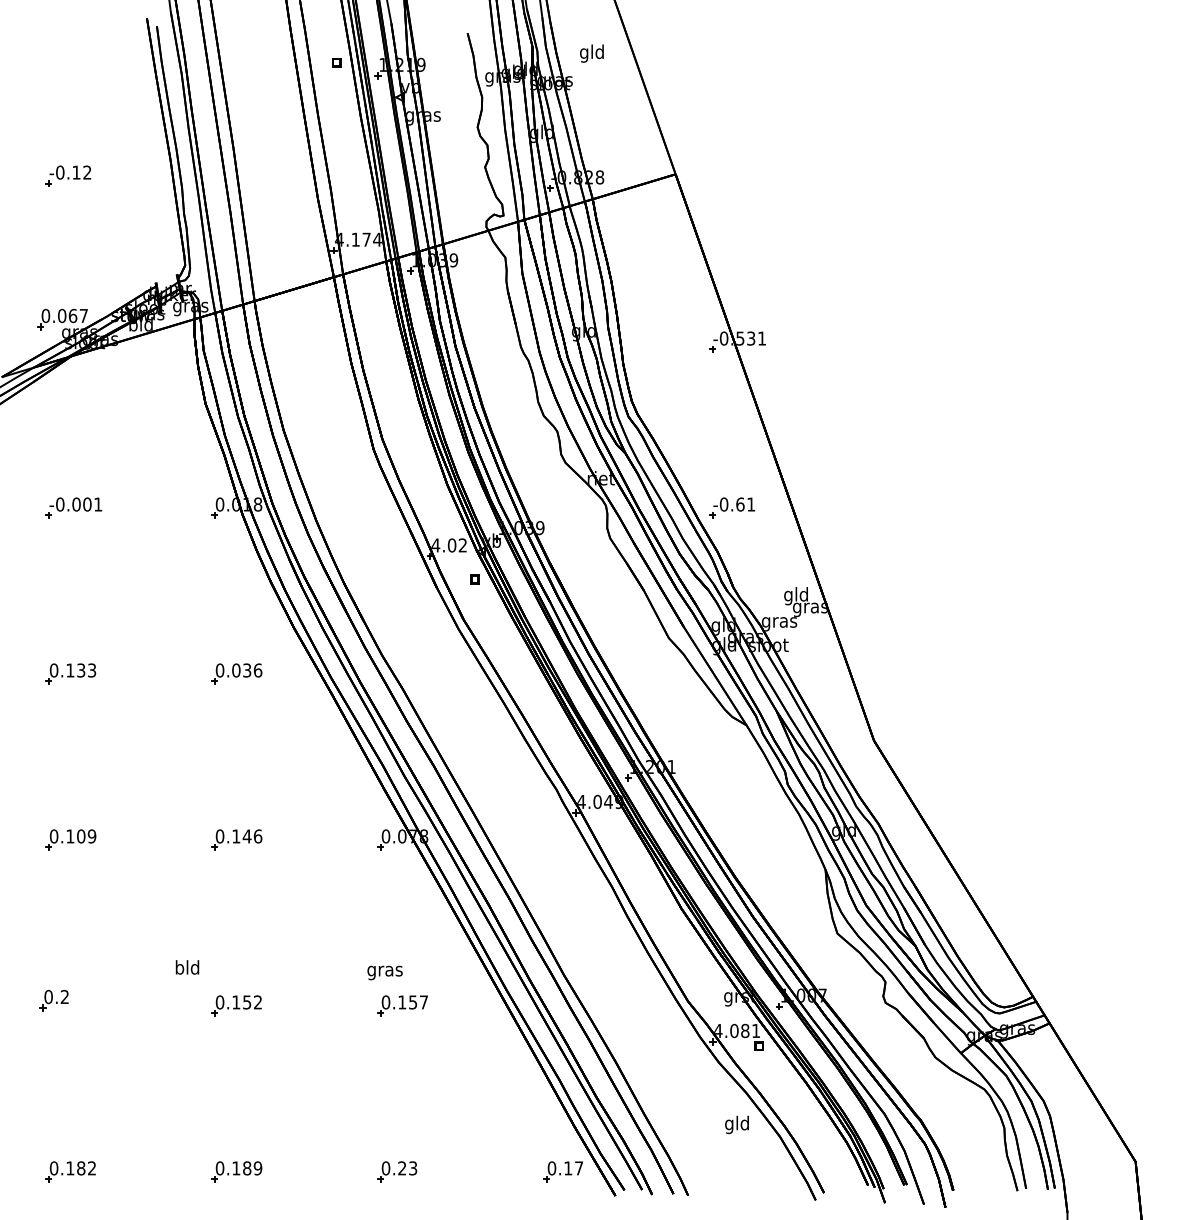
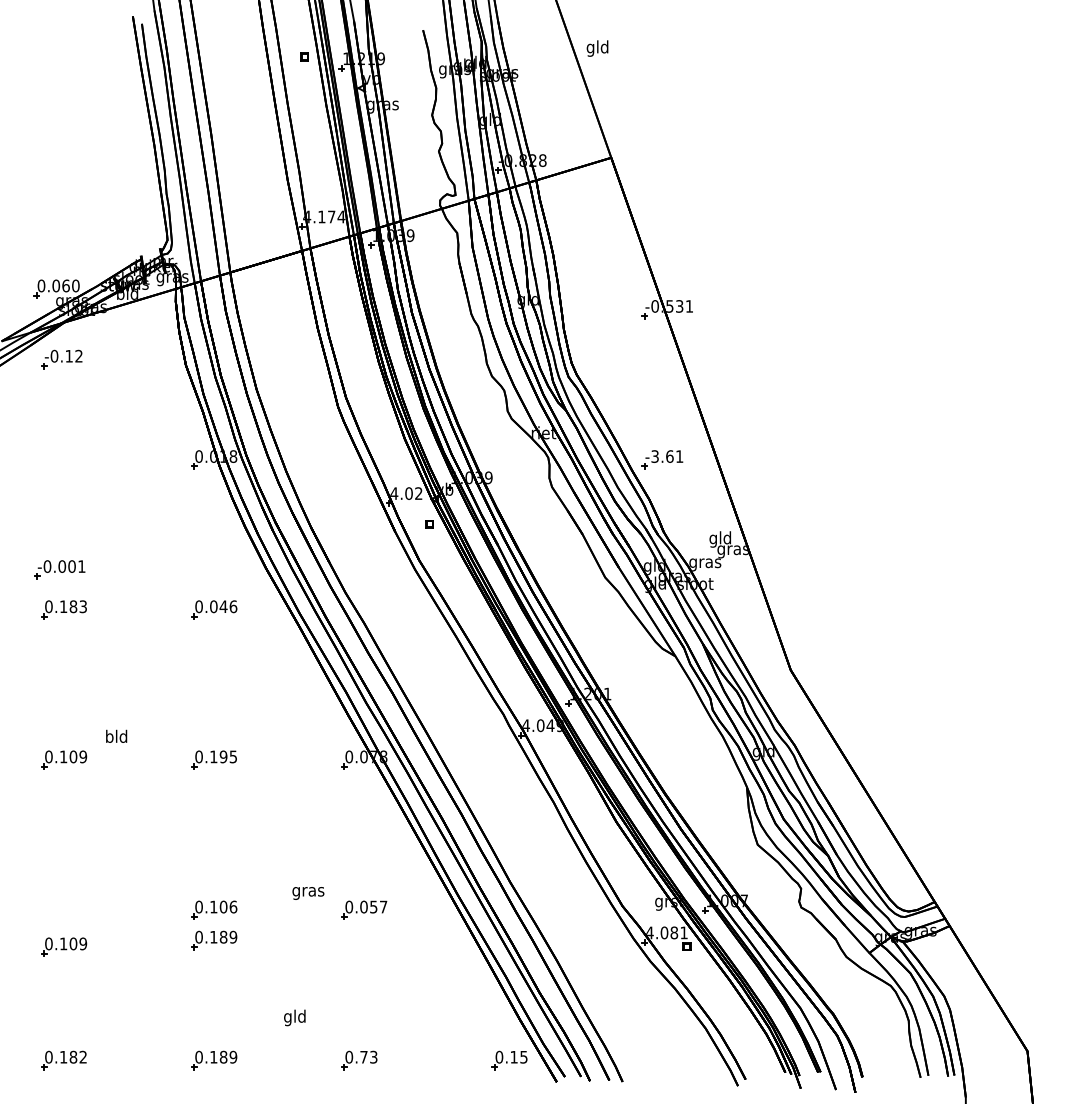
text: (591, 53) -> (597, 48), moved
part: (68, 176) -> (61, 359), moved
text: (83, 315) -> (75, 285), 0.067 -> 0.060
text: (723, 504) -> (654, 456), -0.61 -> -3.61
part: (73, 507) -> (59, 569), moved
text: (81, 670) -> (73, 606), 0.133 -> 0.183
text: (247, 670) -> (223, 606), 0.036 -> 0.046
text: (252, 836) -> (228, 756), 0.146 -> 0.195
text: (187, 966) -> (116, 735), moved
text: (385, 973) -> (308, 893), moved
part: (53, 1000) -> (48, 905), removed
text: (252, 1001) -> (228, 906), 0.152 -> 0.106
text: (401, 1001) -> (363, 906), 0.157 -> 0.057
part: (237, 1039) -> (214, 940), added
part: (71, 1046) -> (64, 946), added
text: (736, 1124) -> (294, 1017), moved
text: (401, 1167) -> (363, 1056), 0.23 -> 0.73
text: (578, 1168) -> (523, 1057), 0.17 -> 0.15

